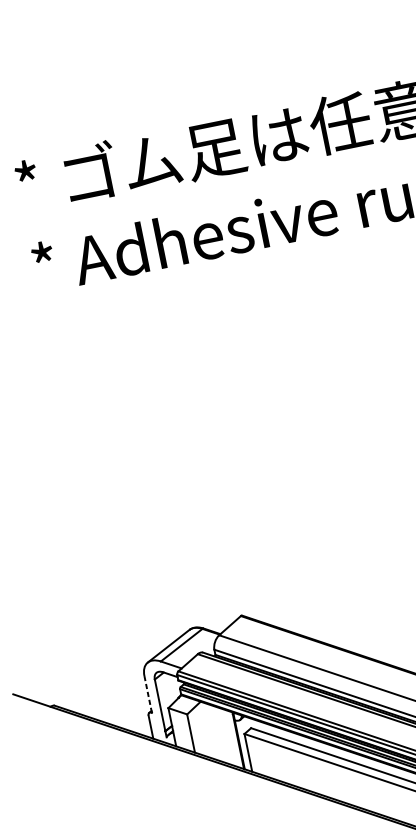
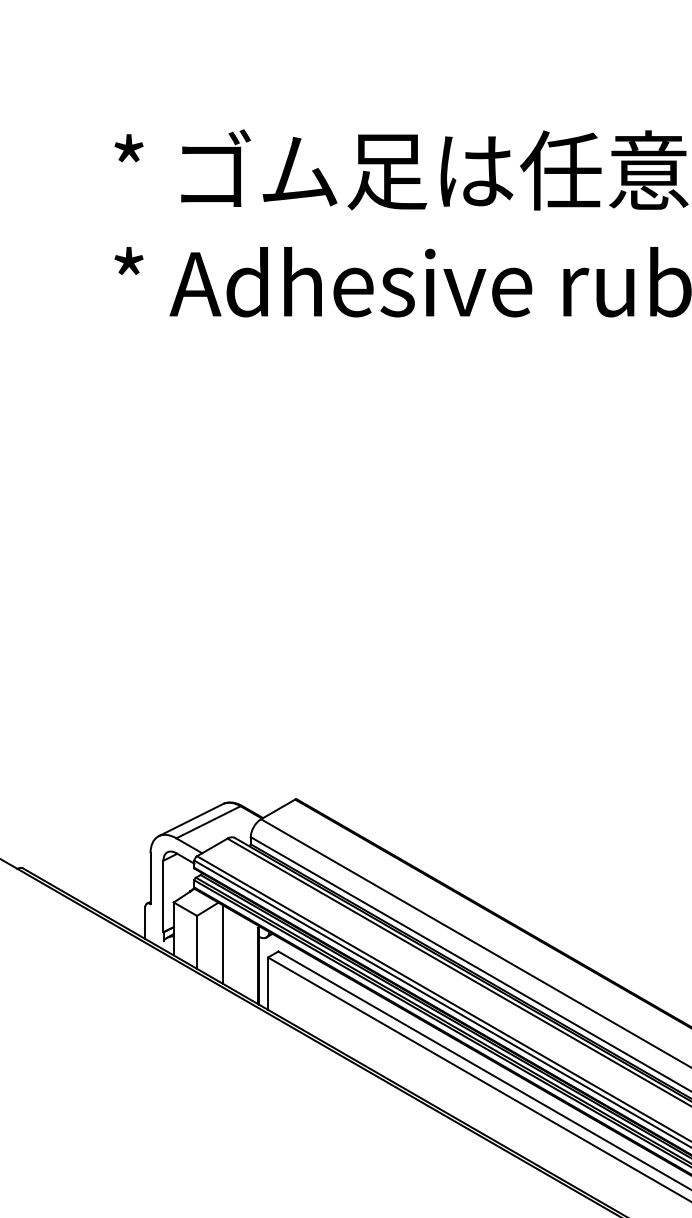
line: (148, 694) -> (150, 879), dashed -> solid
line: (209, 731) -> (222, 944), added

